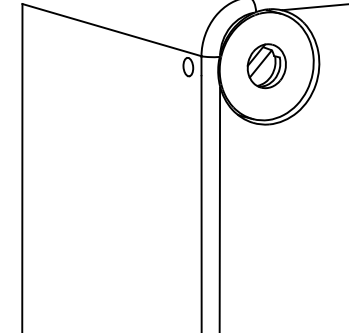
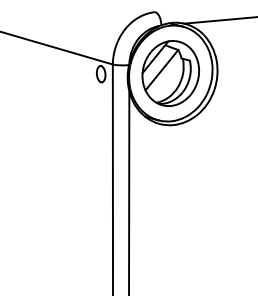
part: (266, 65) -> (170, 72), size x1.67

